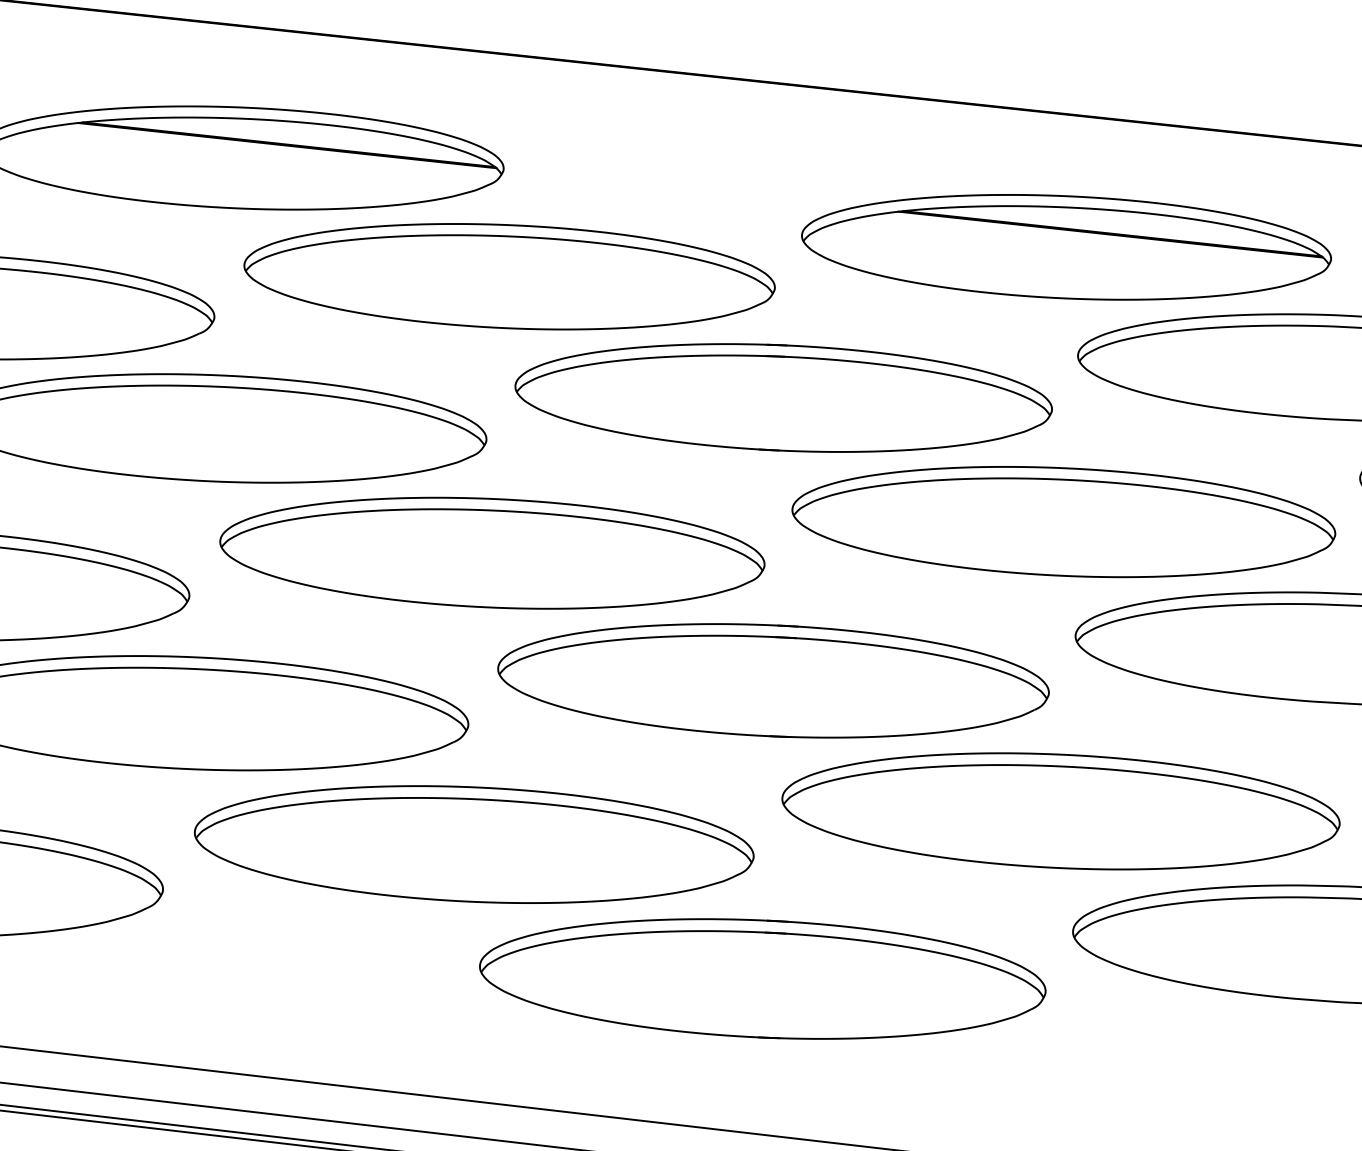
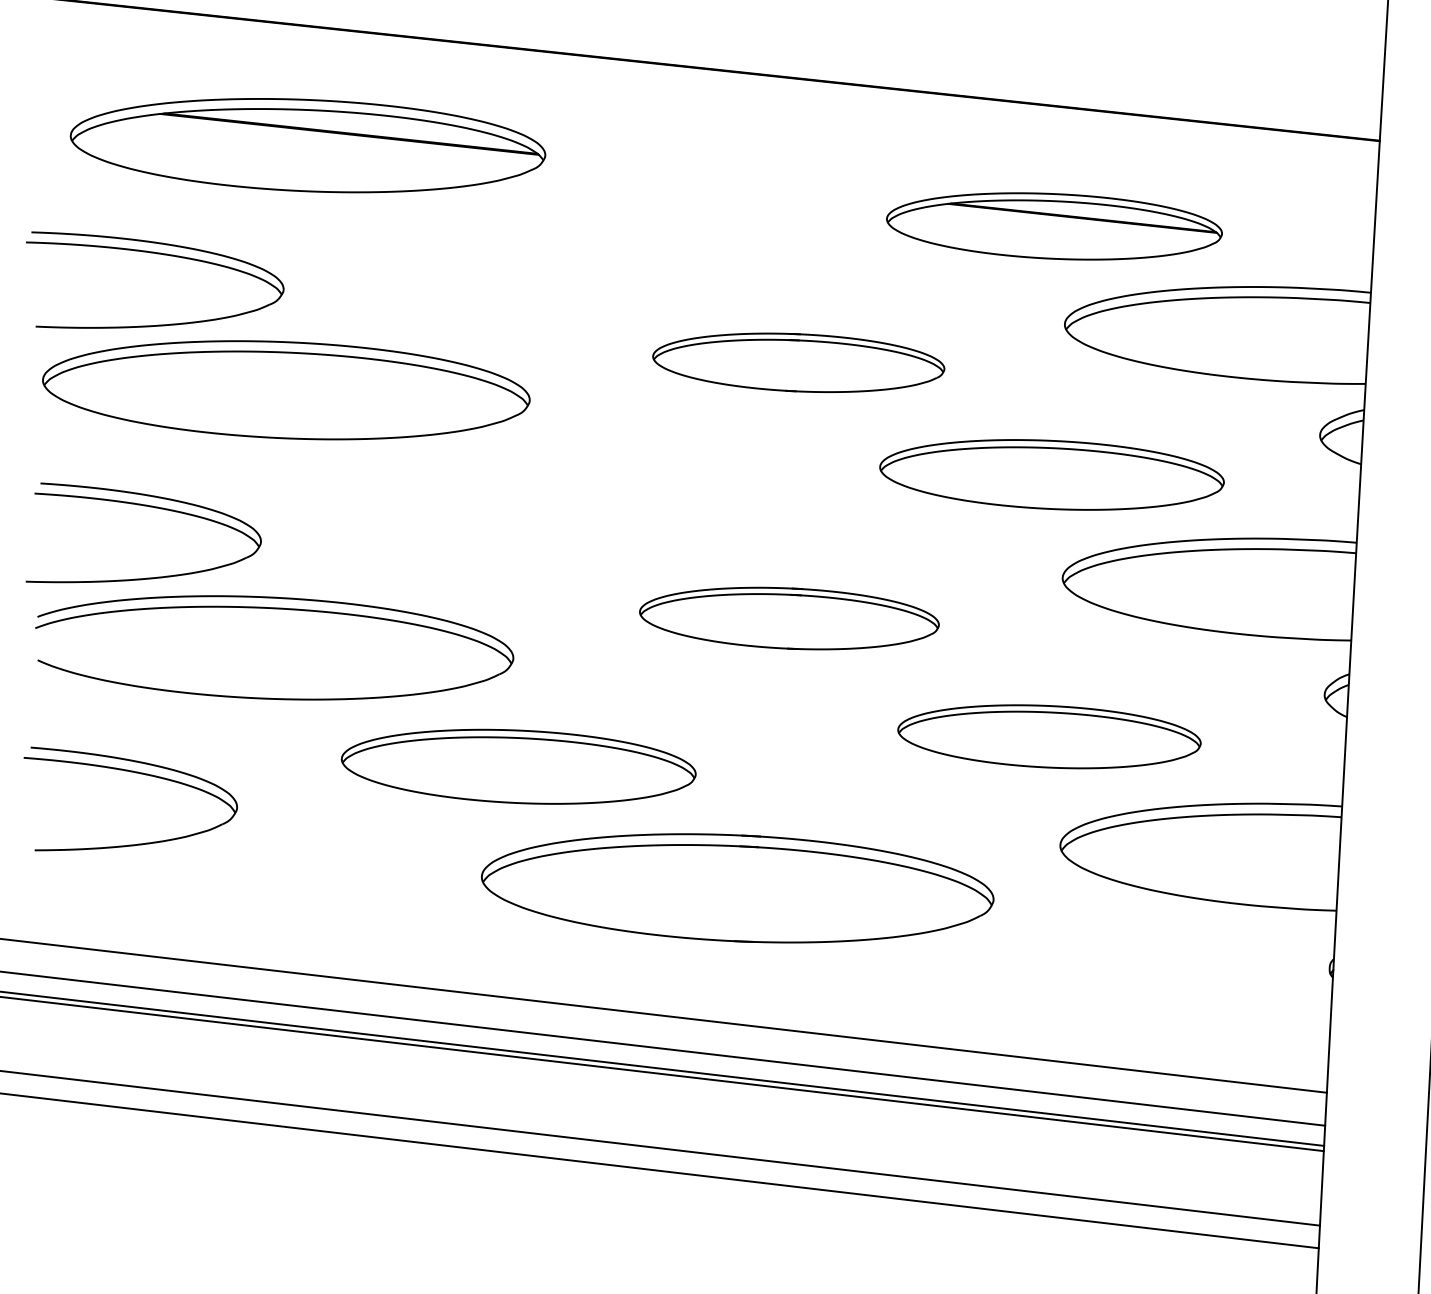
part: (1066, 247) -> (1054, 226), size x0.7
part: (509, 276) -> (550, 252), removed
part: (783, 397) -> (798, 362), size x0.6
part: (1063, 521) -> (1051, 474), size x0.7
part: (492, 553) -> (535, 503), removed
part: (773, 680) -> (789, 618), size x0.6
part: (1061, 811) -> (1049, 736), size x0.6
part: (474, 844) -> (518, 766), size x0.7
part: (762, 979) -> (737, 888), moved

